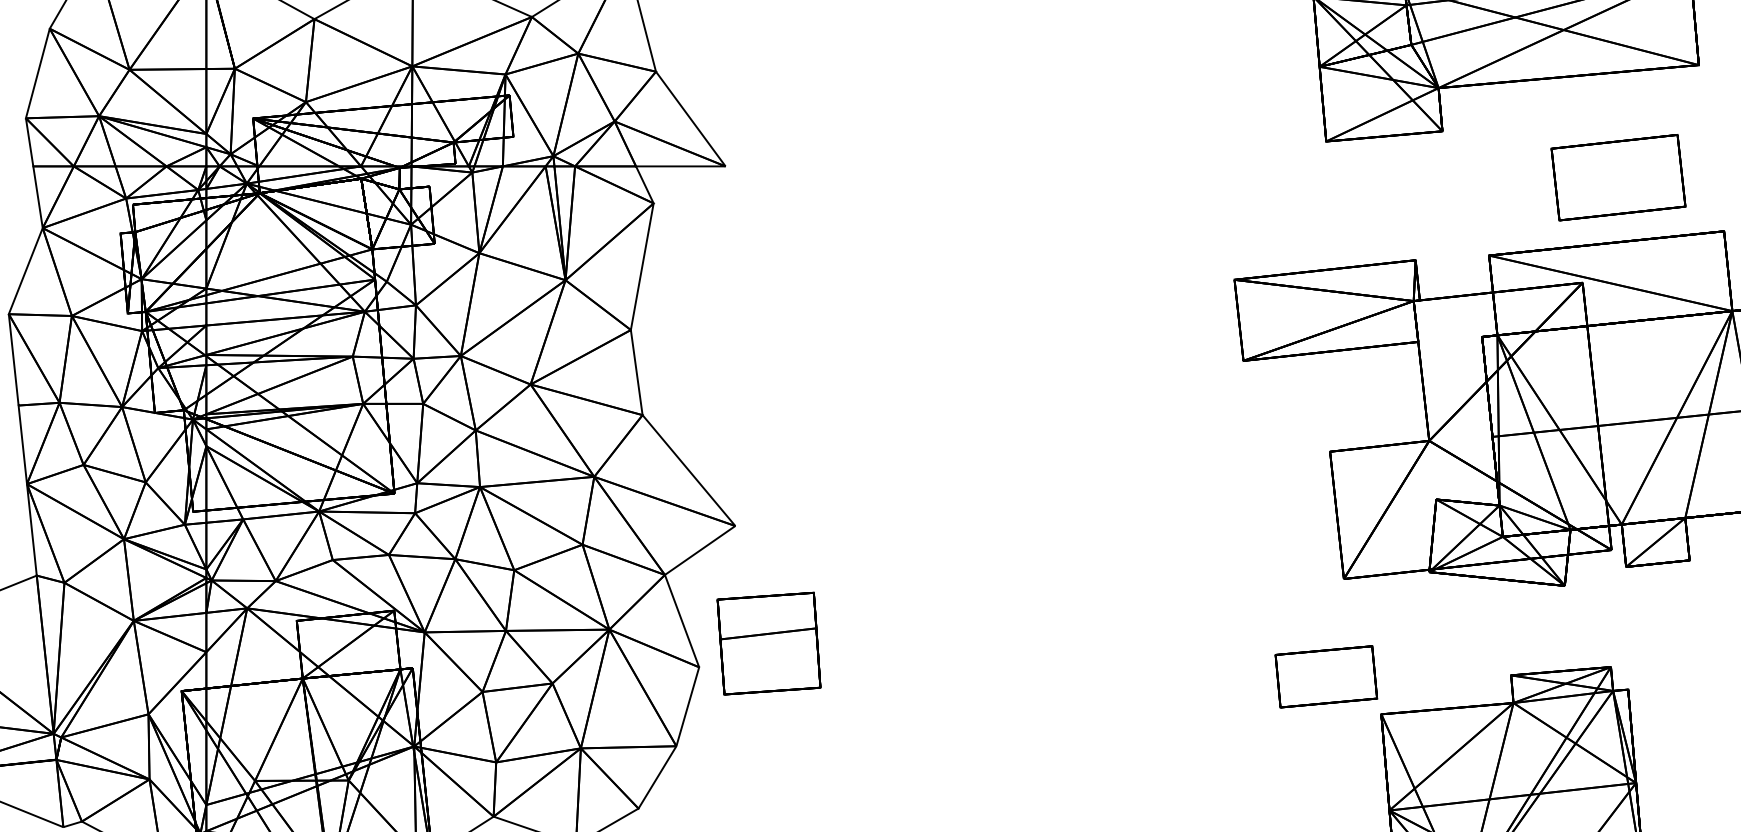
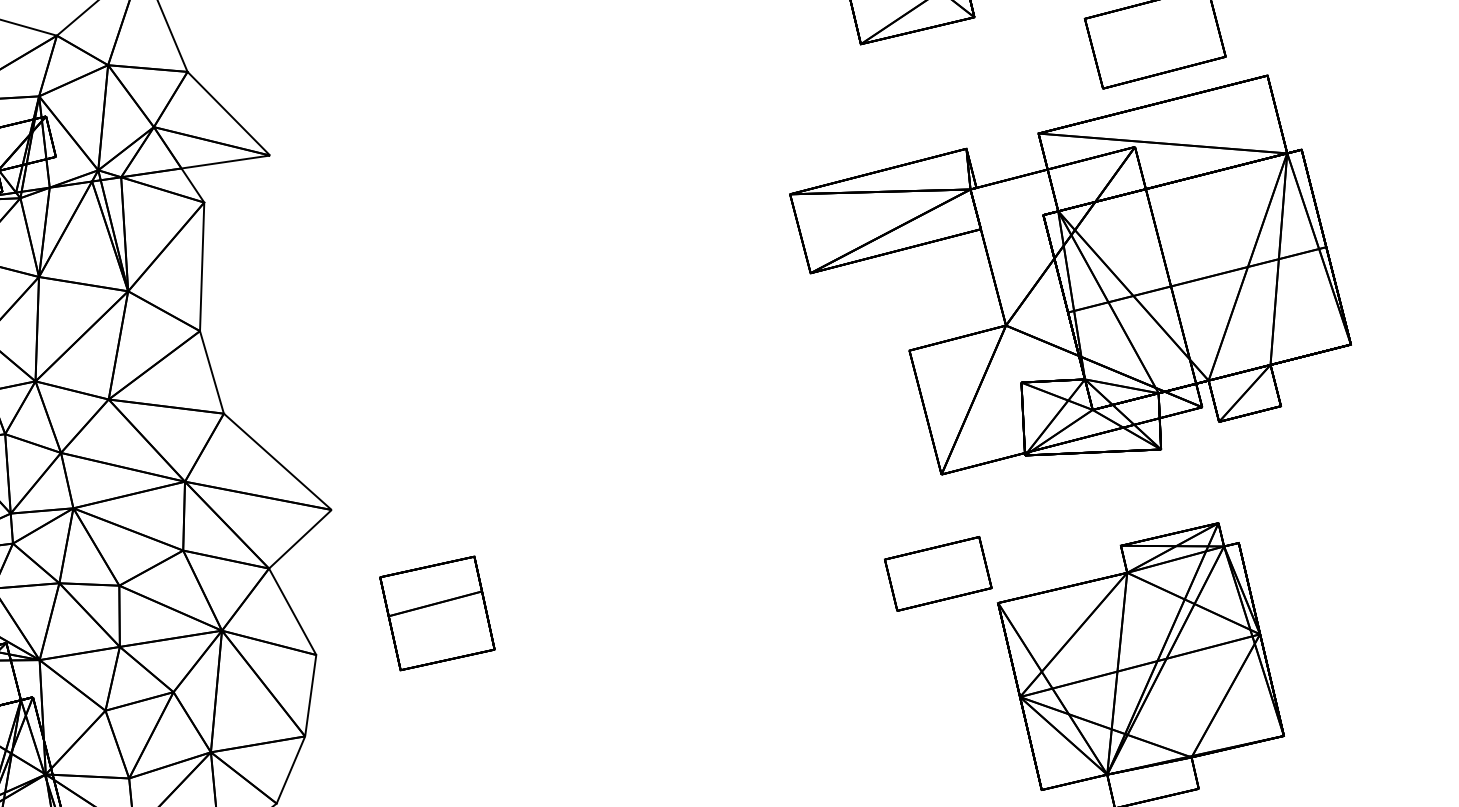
part: (768, 643) -> (436, 613), moved

